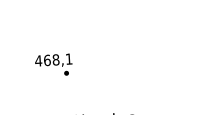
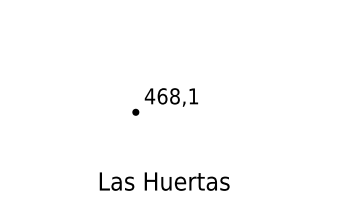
text: (52, 60) -> (170, 97), moved

